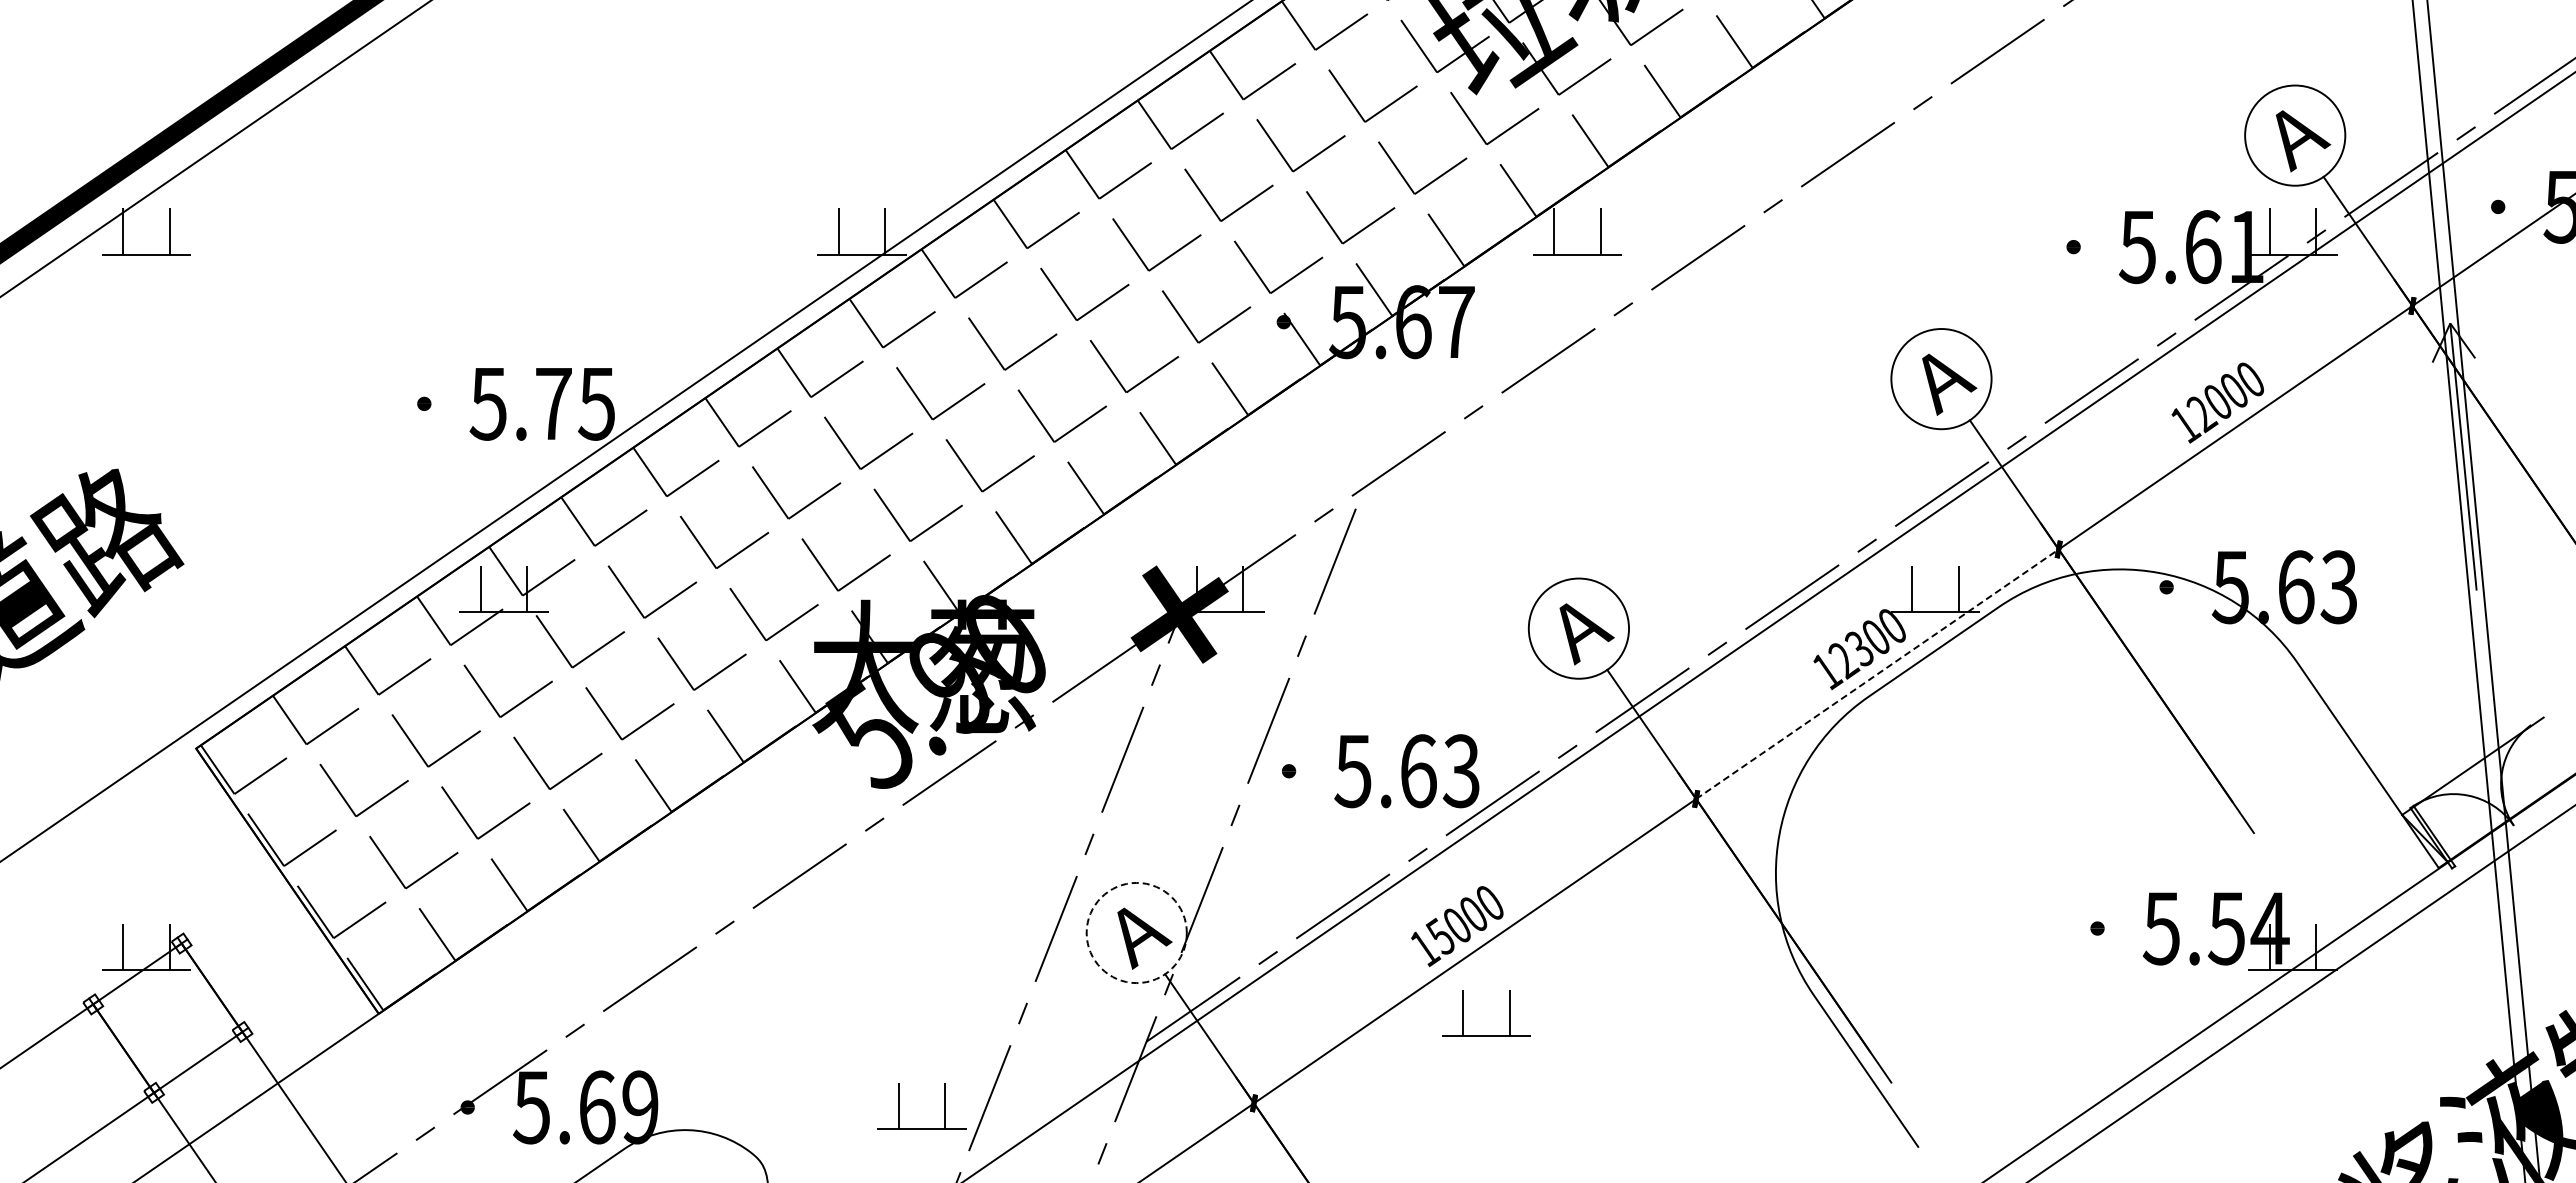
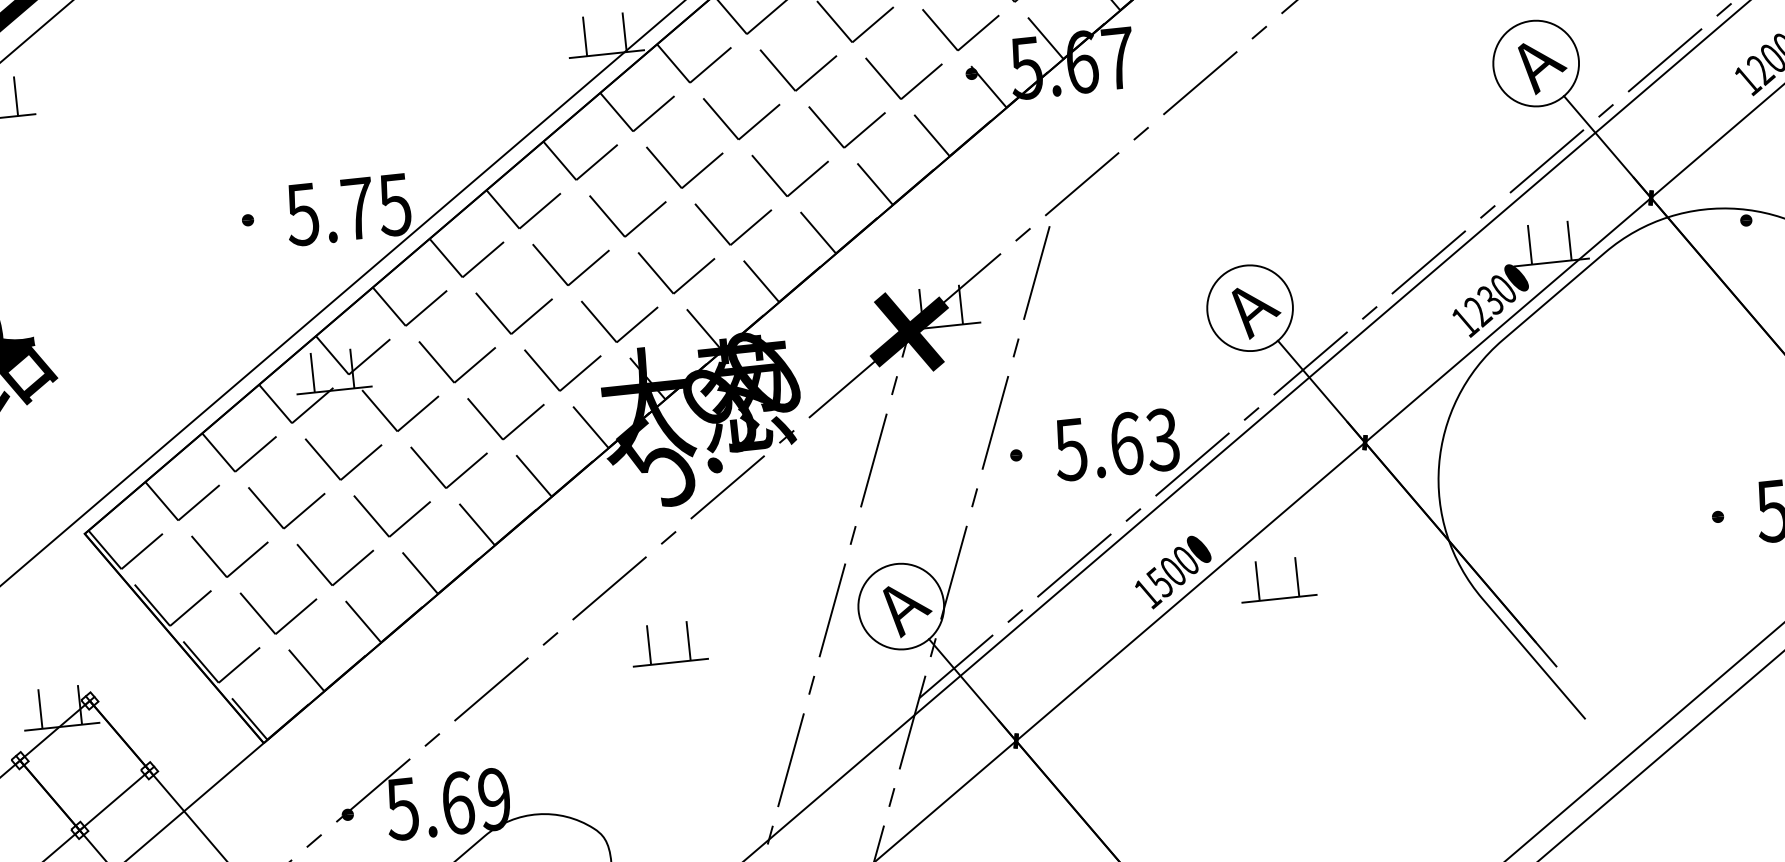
line: (1877, 673) -> (1508, 319), dashed -> solid
circle: (1136, 932) -> (900, 606), dashed -> solid
part: (1486, 1035) -> (1279, 598), moved
part: (899, 1106) -> (649, 645), moved

